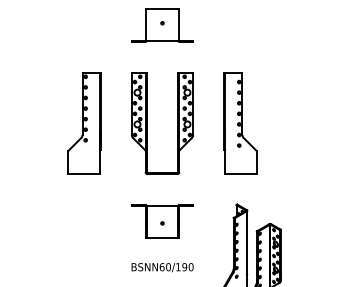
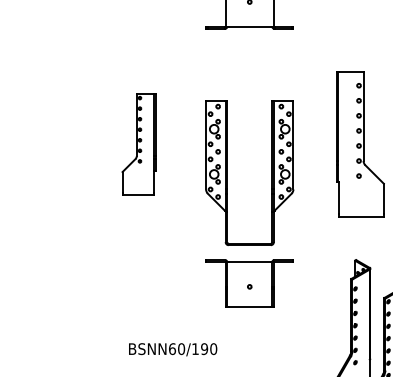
part: (84, 123) -> (138, 144), size x0.7
part: (147, 123) -> (228, 173), moved
text: (162, 267) -> (172, 349), moved

